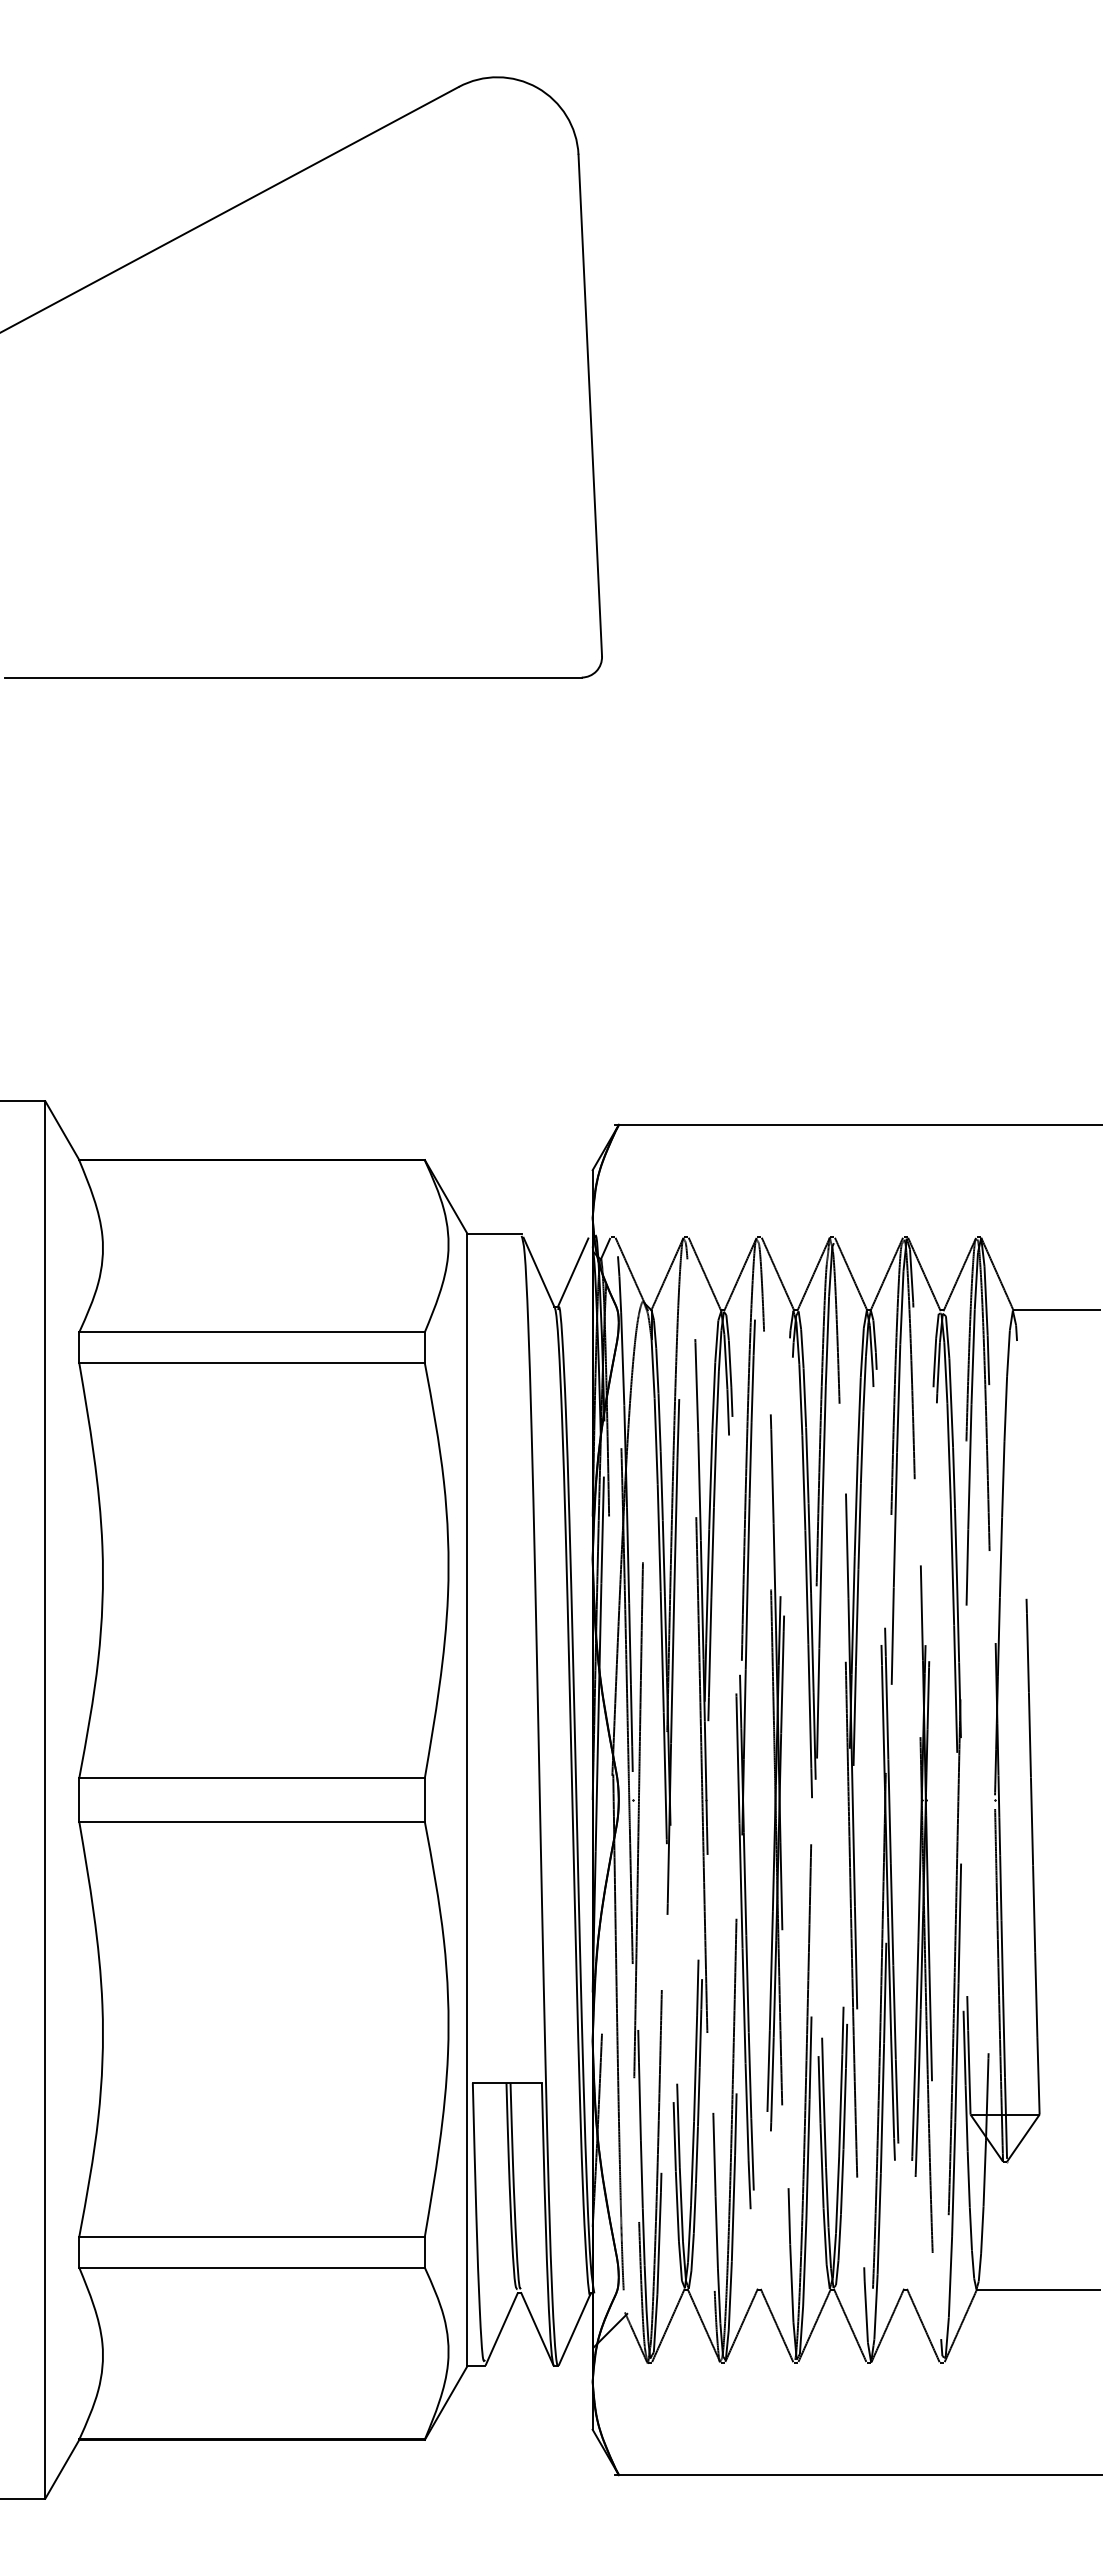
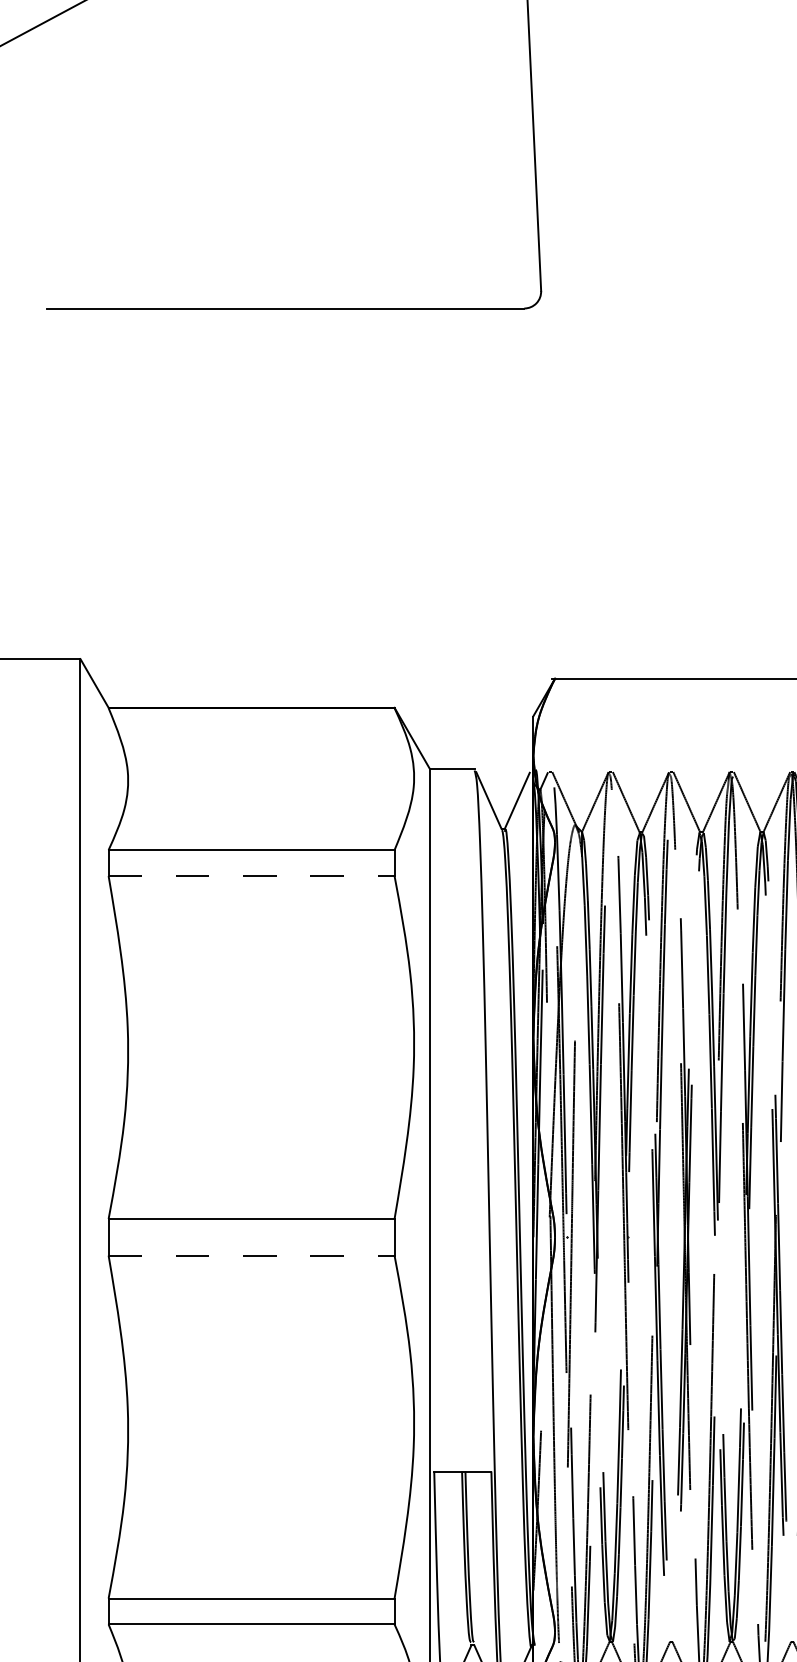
line: (252, 1363) -> (251, 876), solid -> dashed
line: (252, 1822) -> (251, 1255), solid -> dashed

